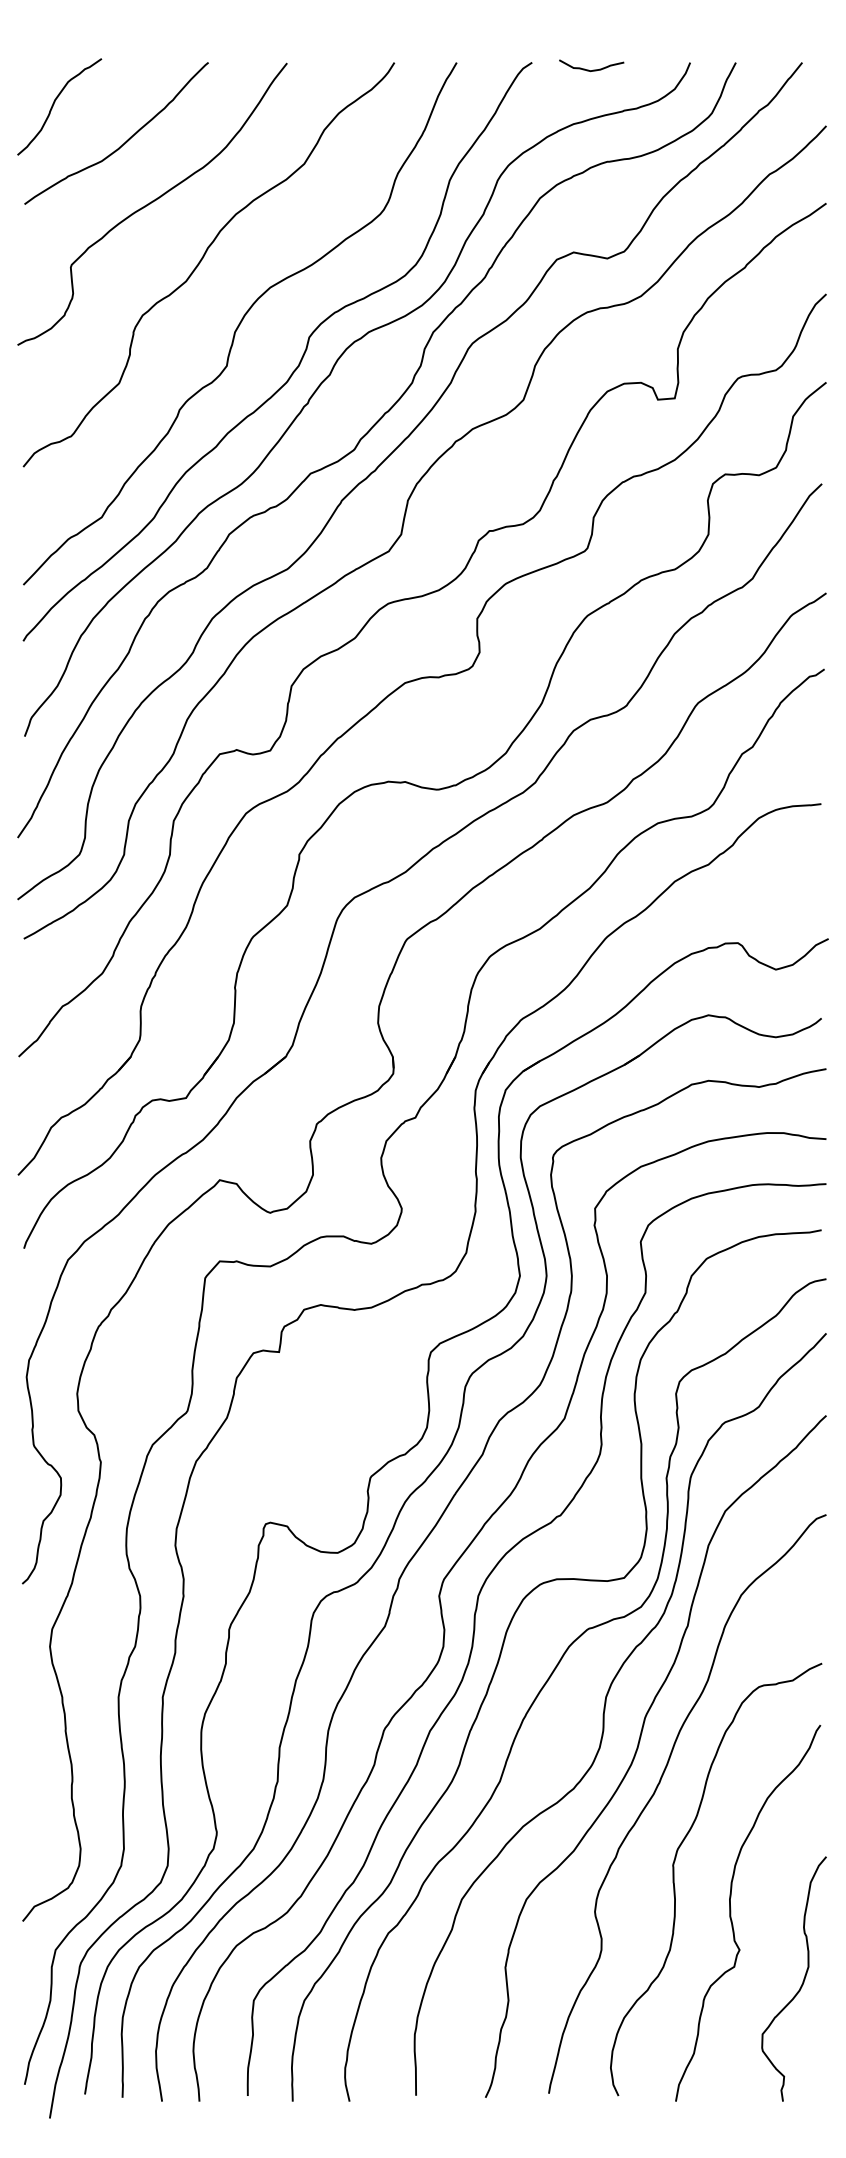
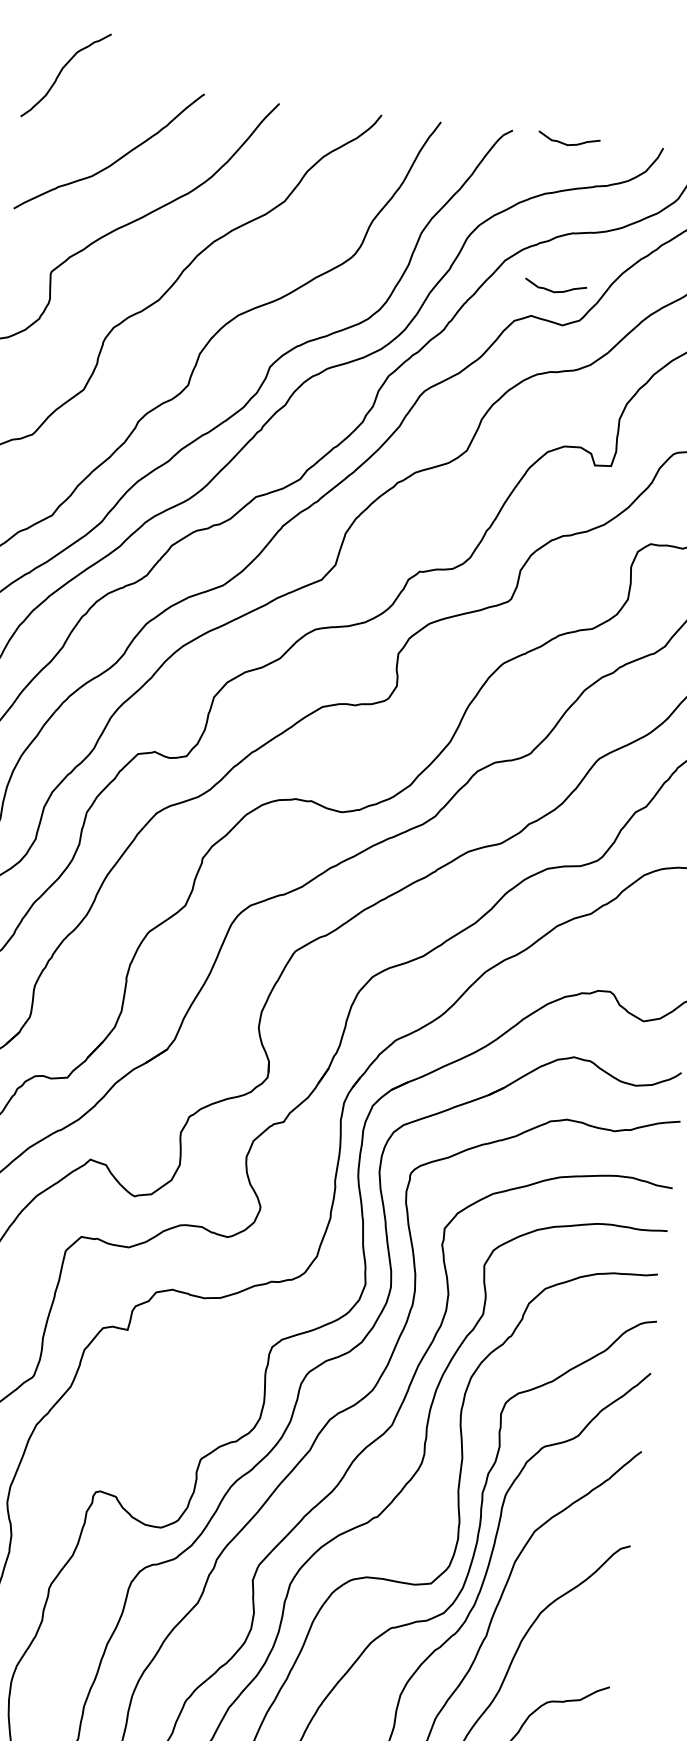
curve: (54, 104) -> (61, 72), moved
curve: (597, 223) -> (557, 290), added

